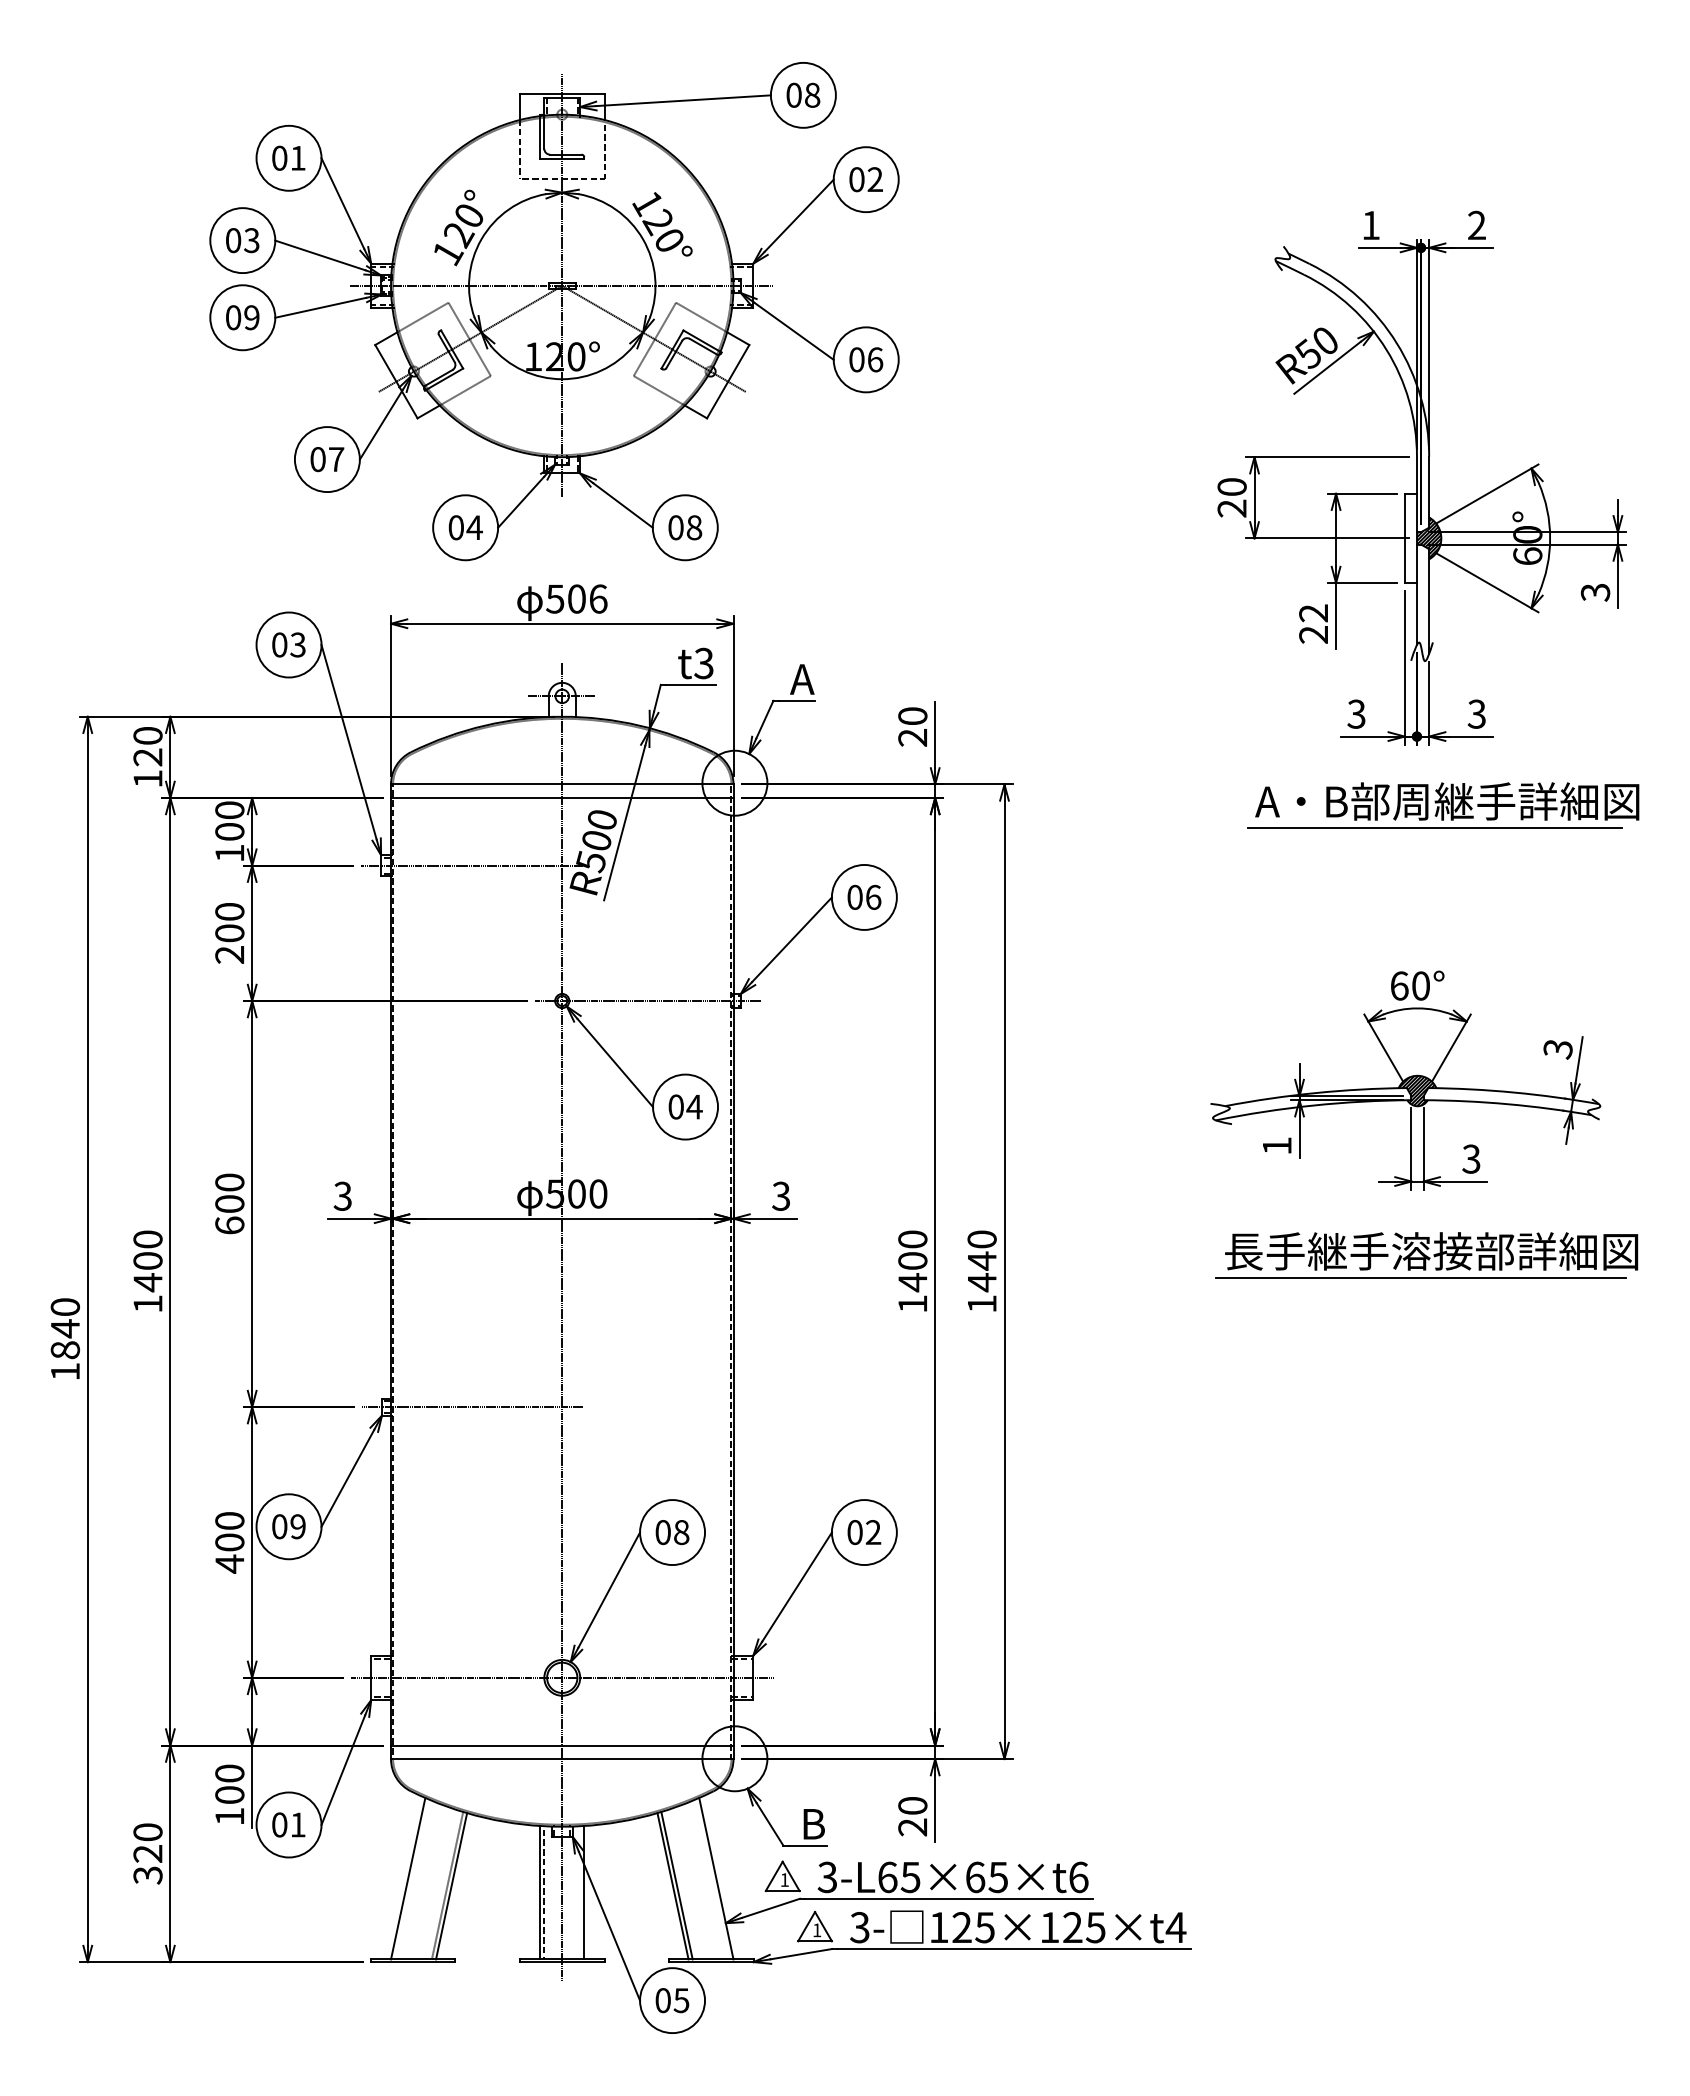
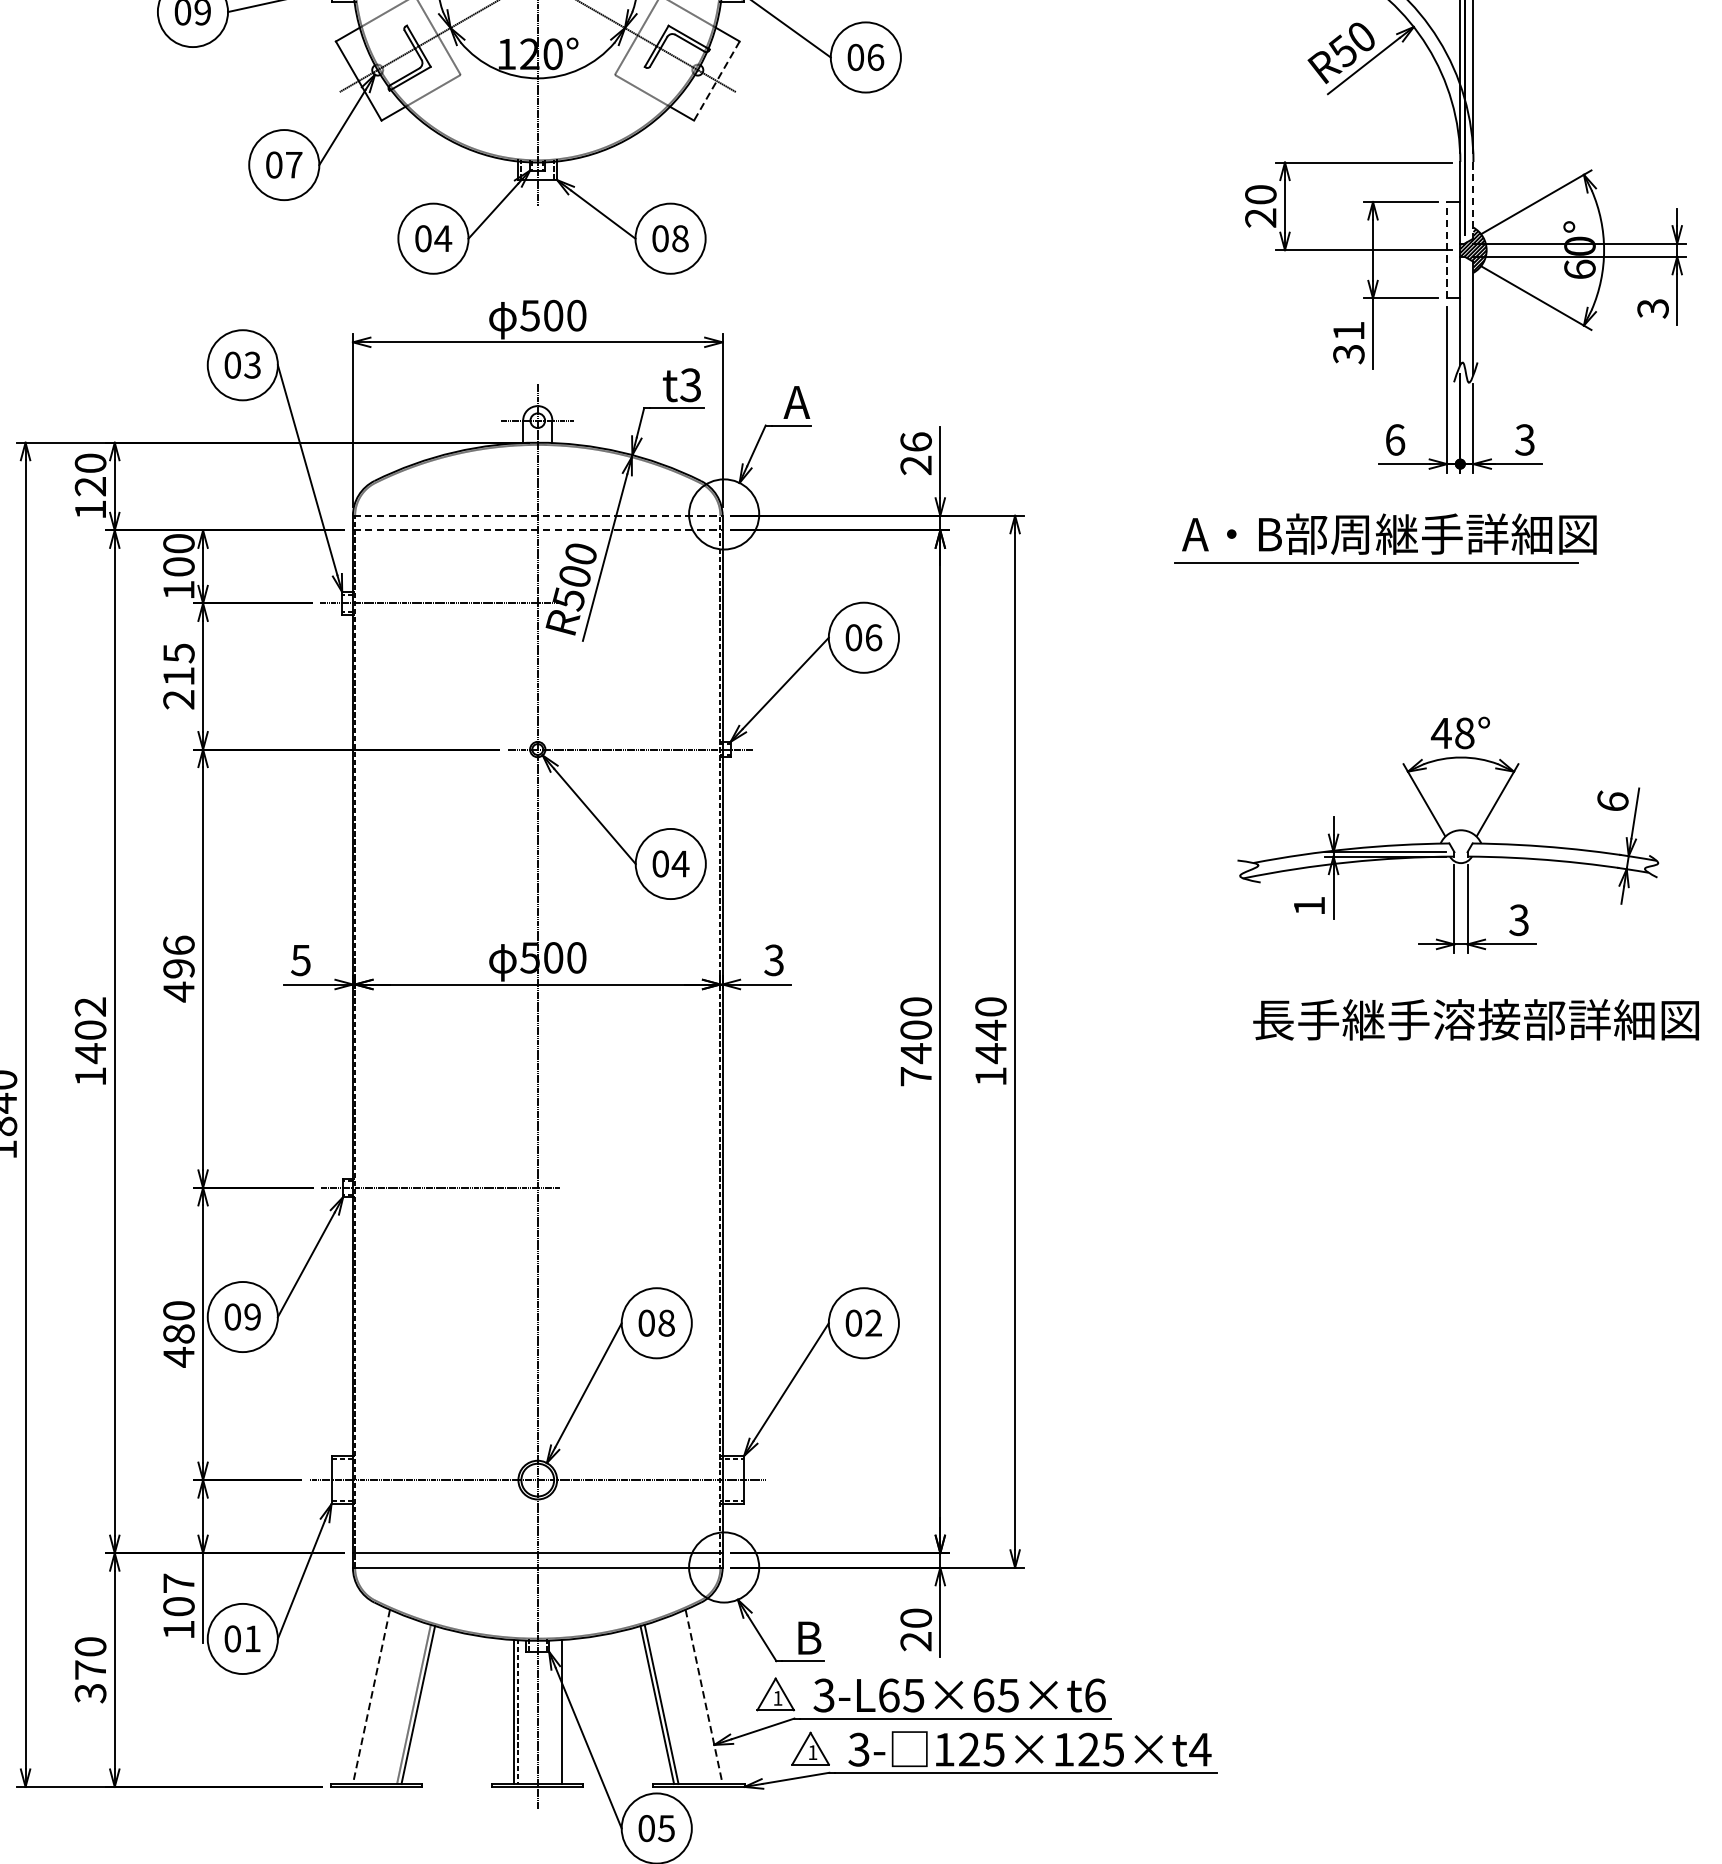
line: (727, 382) -> (716, 81), solid -> dashed
line: (1429, 492) -> (1473, 200), solid -> dashed
line: (1404, 538) -> (1446, 250), solid -> dashed
text: (598, 598) -> (576, 315), 506 -> 500
text: (1313, 624) -> (1348, 343), 22 -> 31
text: (1356, 713) -> (1395, 439), 3 -> 6
text: (912, 715) -> (915, 441), 20 -> 26
line: (562, 784) -> (538, 515), solid -> dashed
line: (562, 797) -> (538, 529), solid -> dashed
part: (1443, 805) -> (1385, 538), moved
text: (229, 922) -> (178, 664), 200 -> 215
text: (1409, 985) -> (1452, 732), 60° -> 48°
text: (1557, 1049) -> (1612, 801), 3 -> 6
hatch: (1417, 1090) -> (1460, 846), removed
text: (342, 1195) -> (300, 959), 3 -> 5
text: (229, 1204) -> (178, 969), 600 -> 496
text: (147, 1239) -> (90, 1006), 1400 -> 1402
line: (1420, 1277) -> (1464, 1047), removed
text: (912, 1303) -> (915, 1076), 1400 -> 7400
text: (229, 1542) -> (178, 1334), 400 -> 480
text: (229, 1773) -> (178, 1583), 100 -> 107
text: (147, 1853) -> (90, 1669), 320 -> 370
line: (408, 1879) -> (371, 1697), solid -> dashed
line: (716, 1879) -> (704, 1697), solid -> dashed

